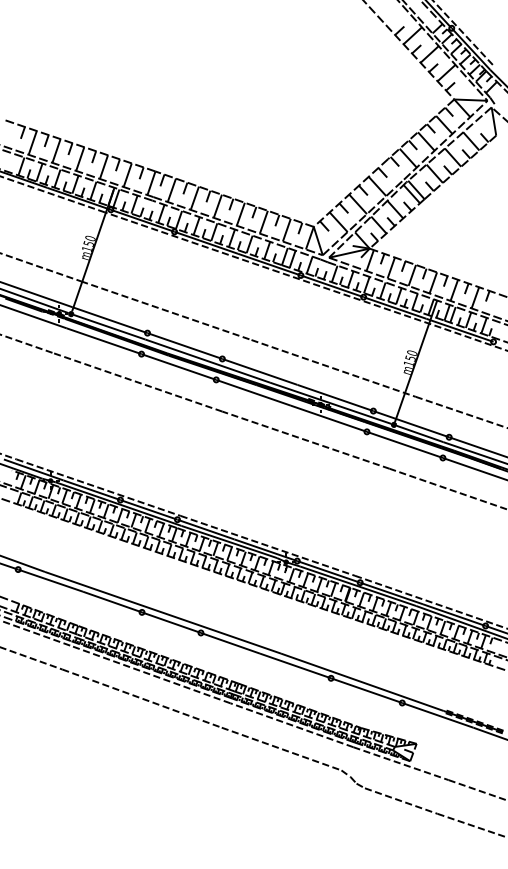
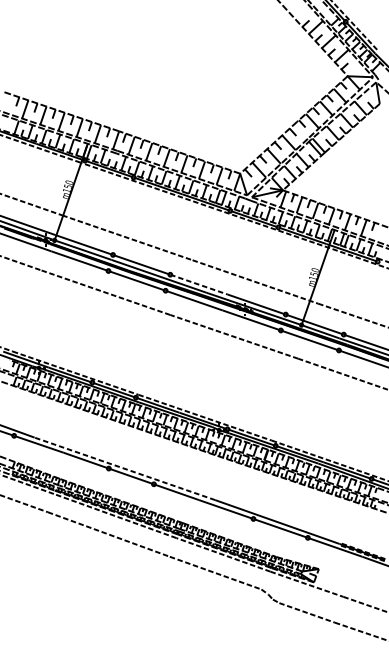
line: (259, 371) -> (198, 284), solid -> dashed
line: (163, 612) -> (125, 468), solid -> dashed

